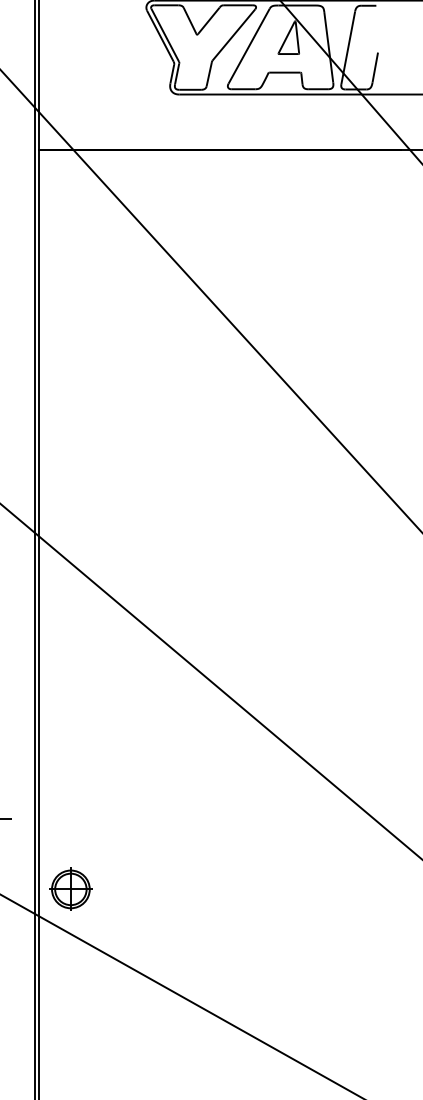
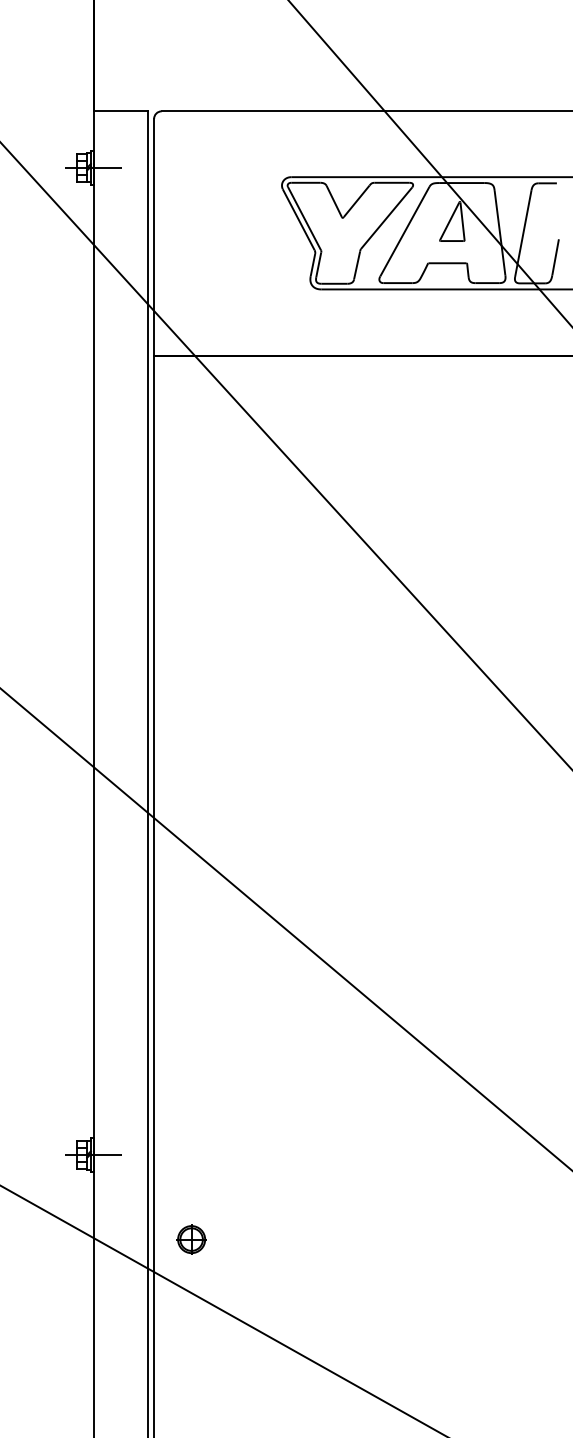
part: (70, 889) -> (191, 1239), size x0.6

